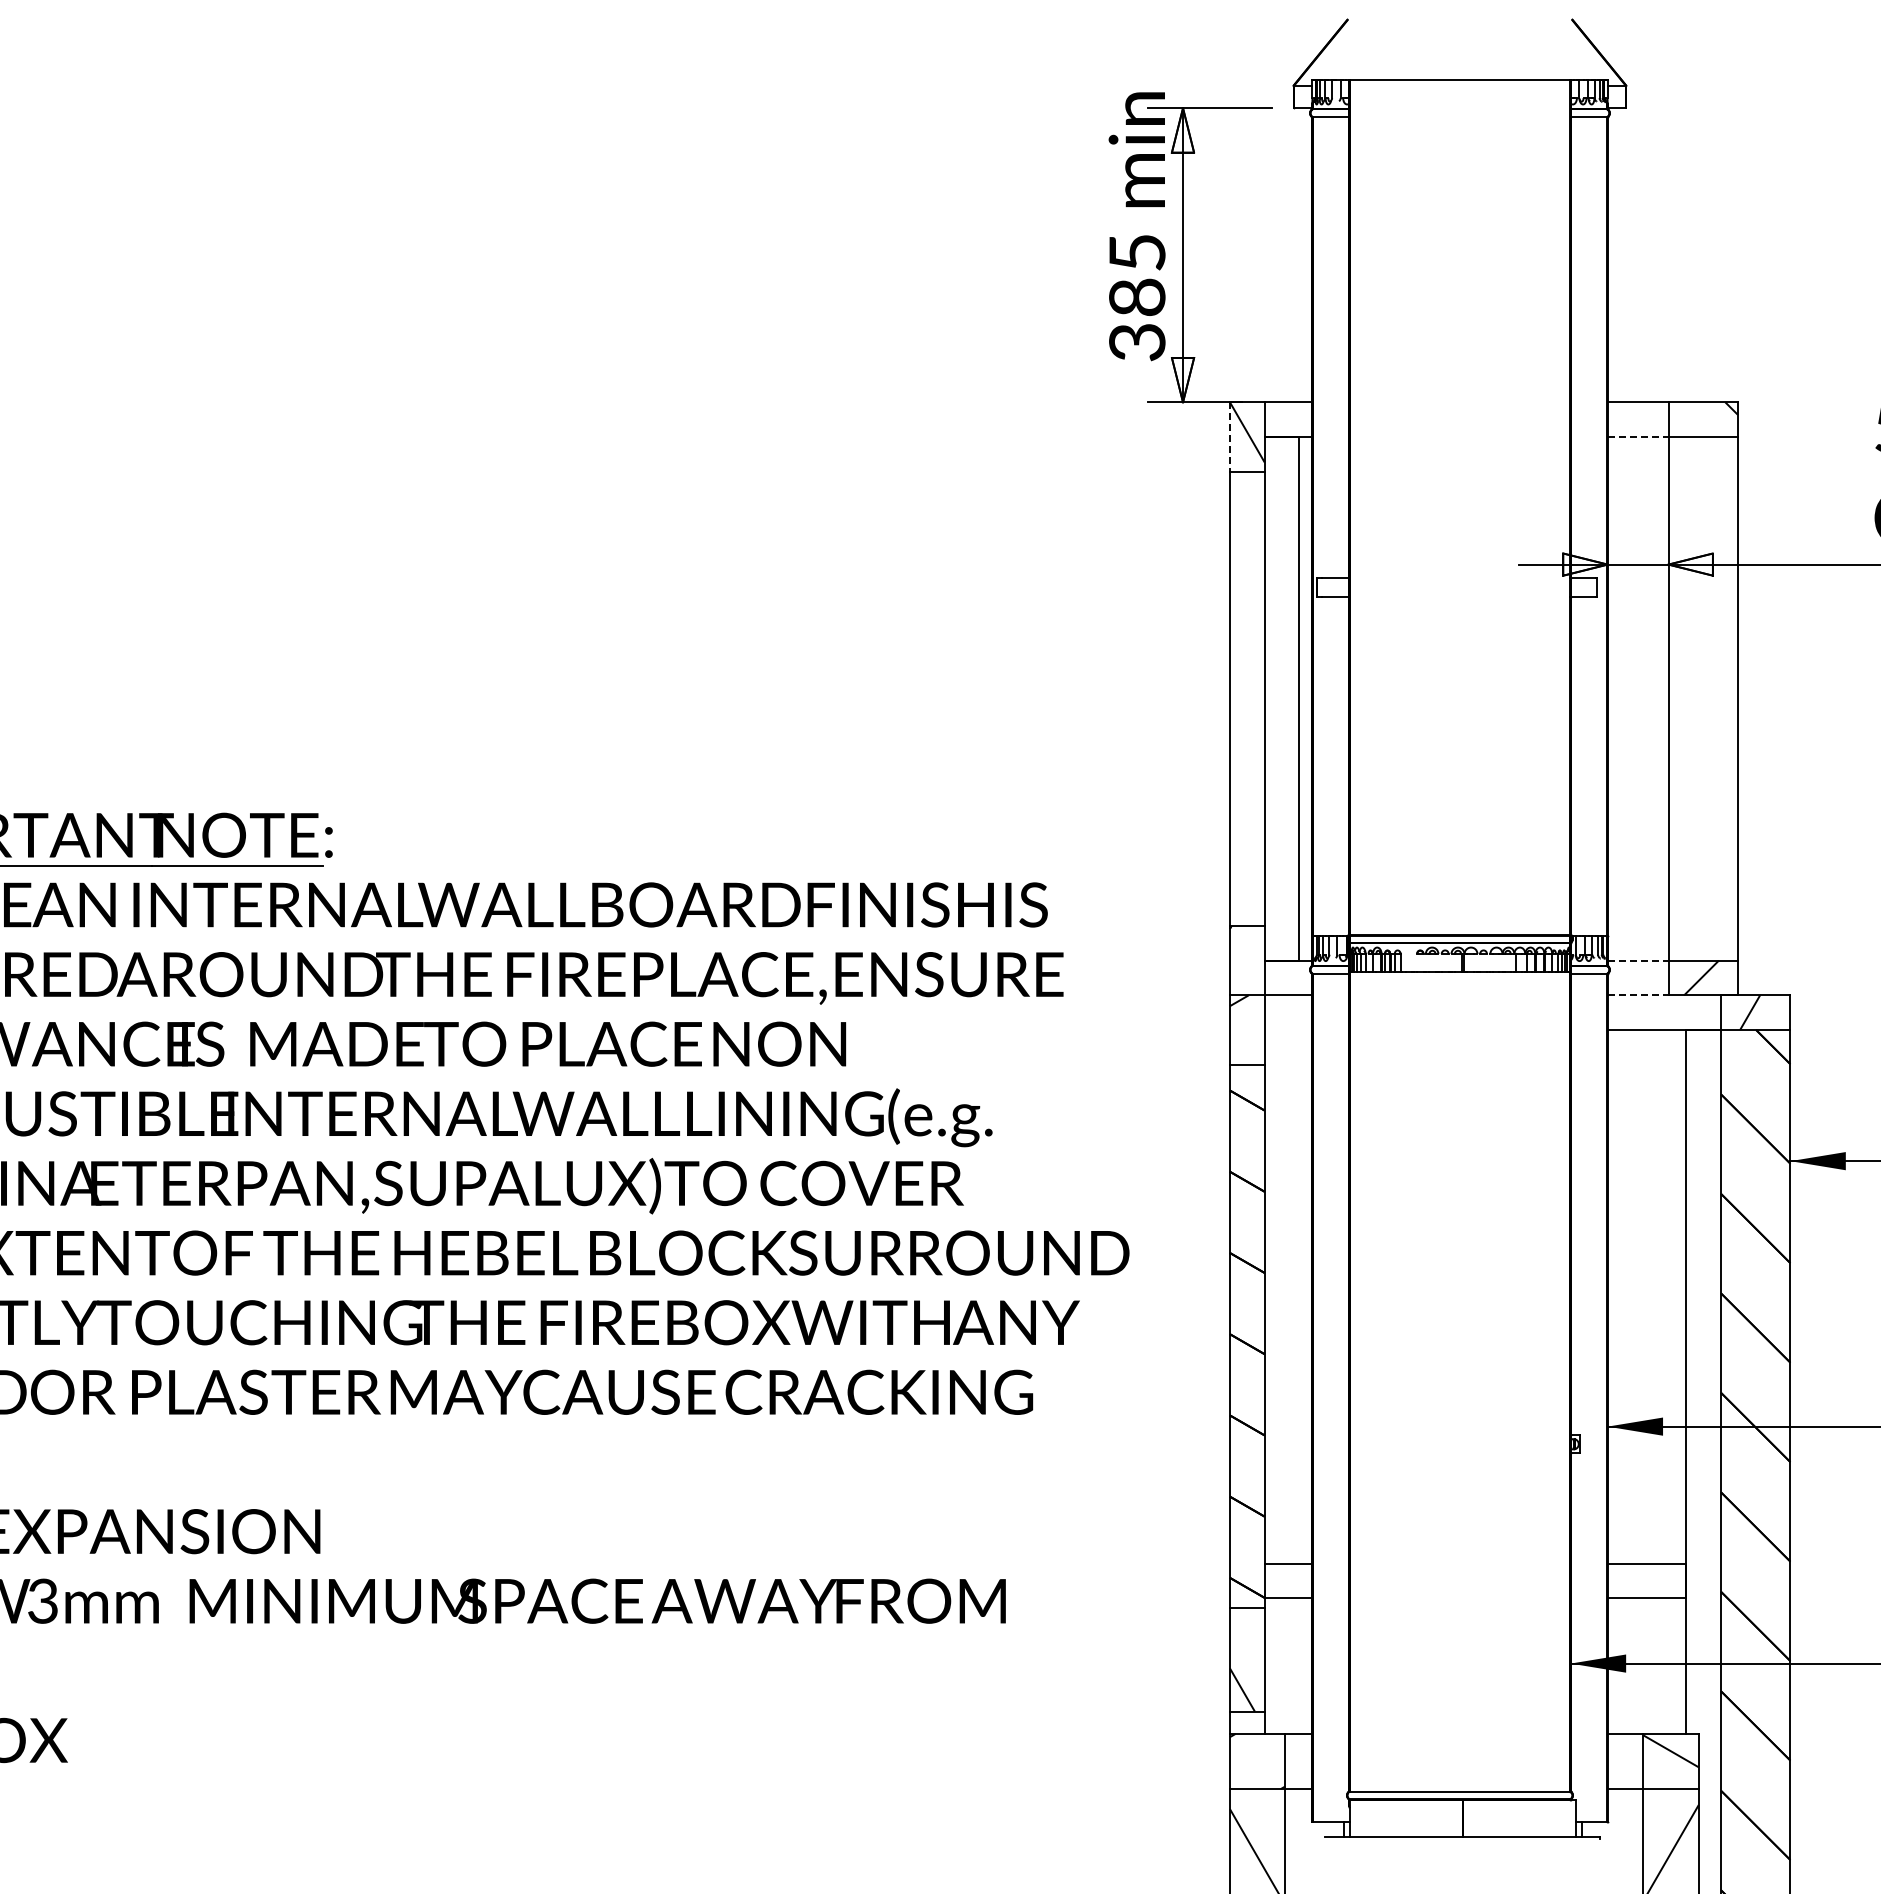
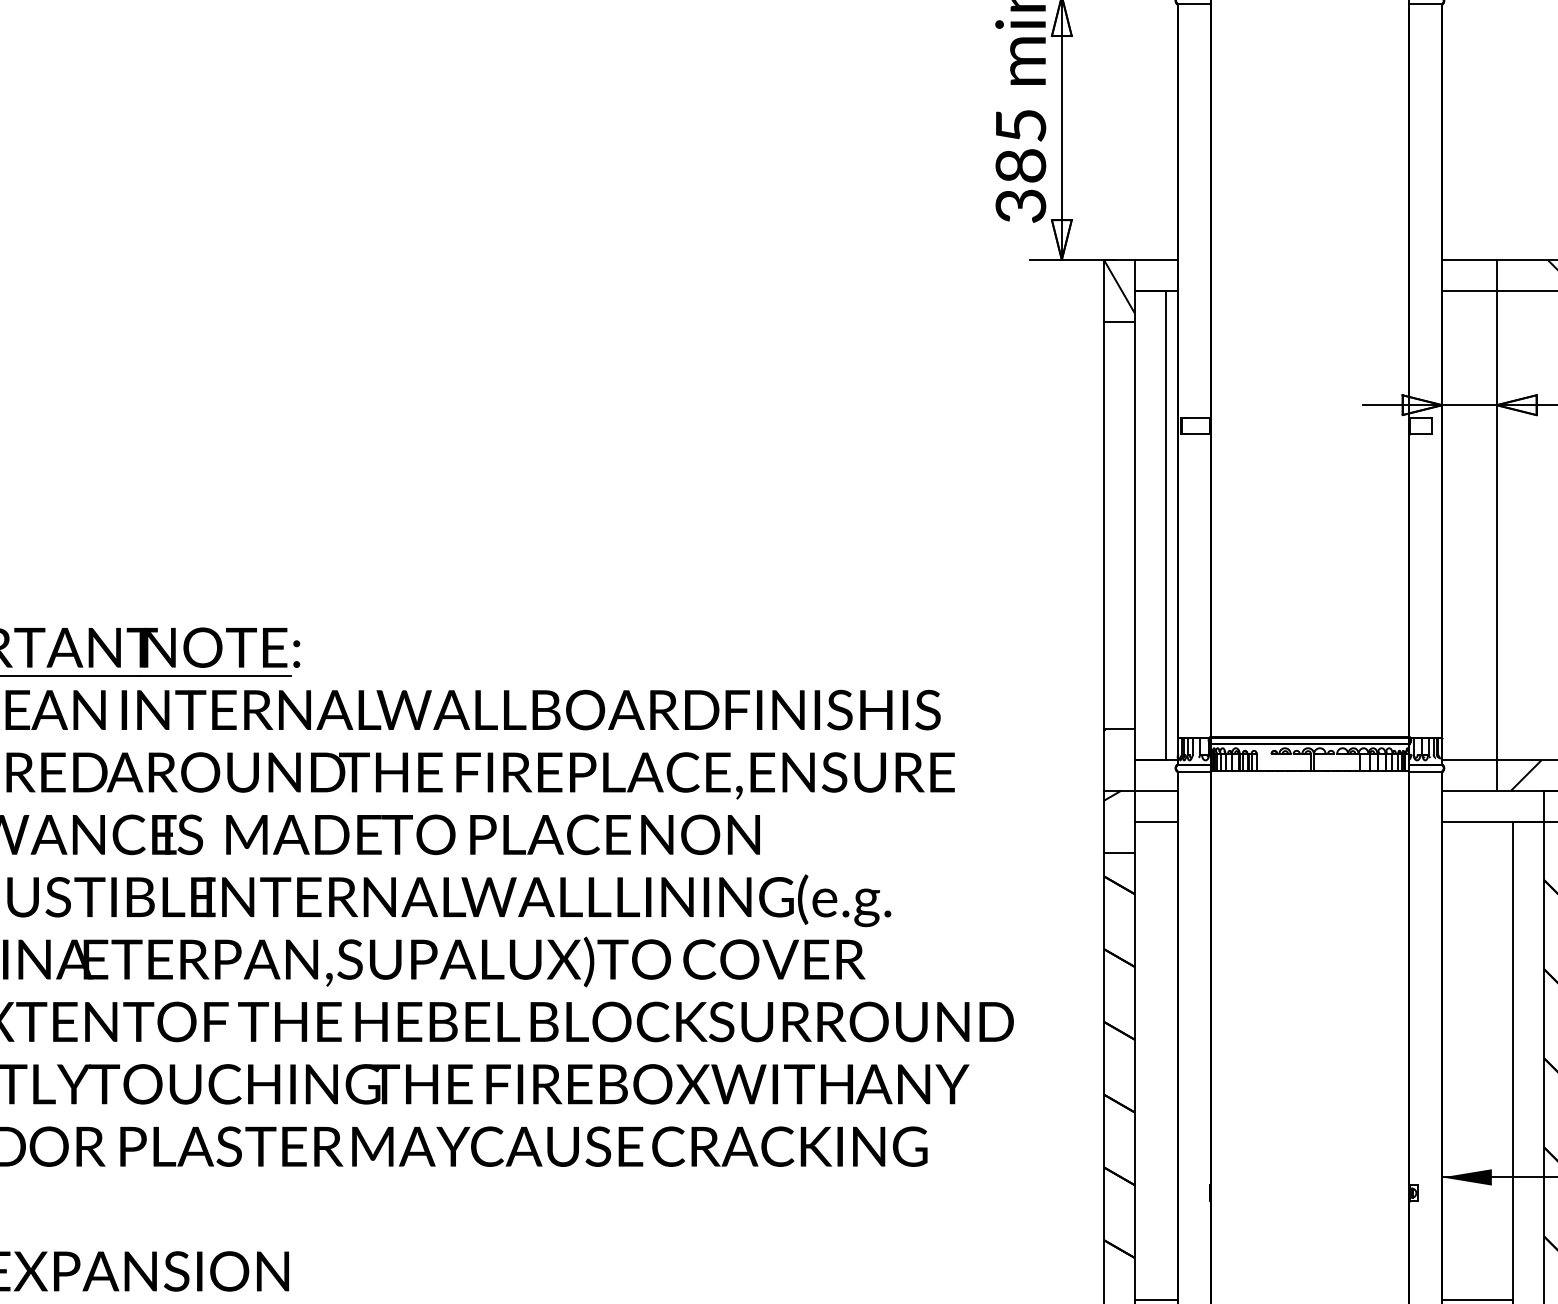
line: (1229, 437) -> (1103, 291), dashed -> solid
line: (1638, 437) -> (1469, 291), dashed -> solid
line: (1638, 960) -> (1469, 759), dashed -> solid
line: (1638, 995) -> (1469, 791), dashed -> solid
line: (1288, 1030) -> (1156, 822), added

